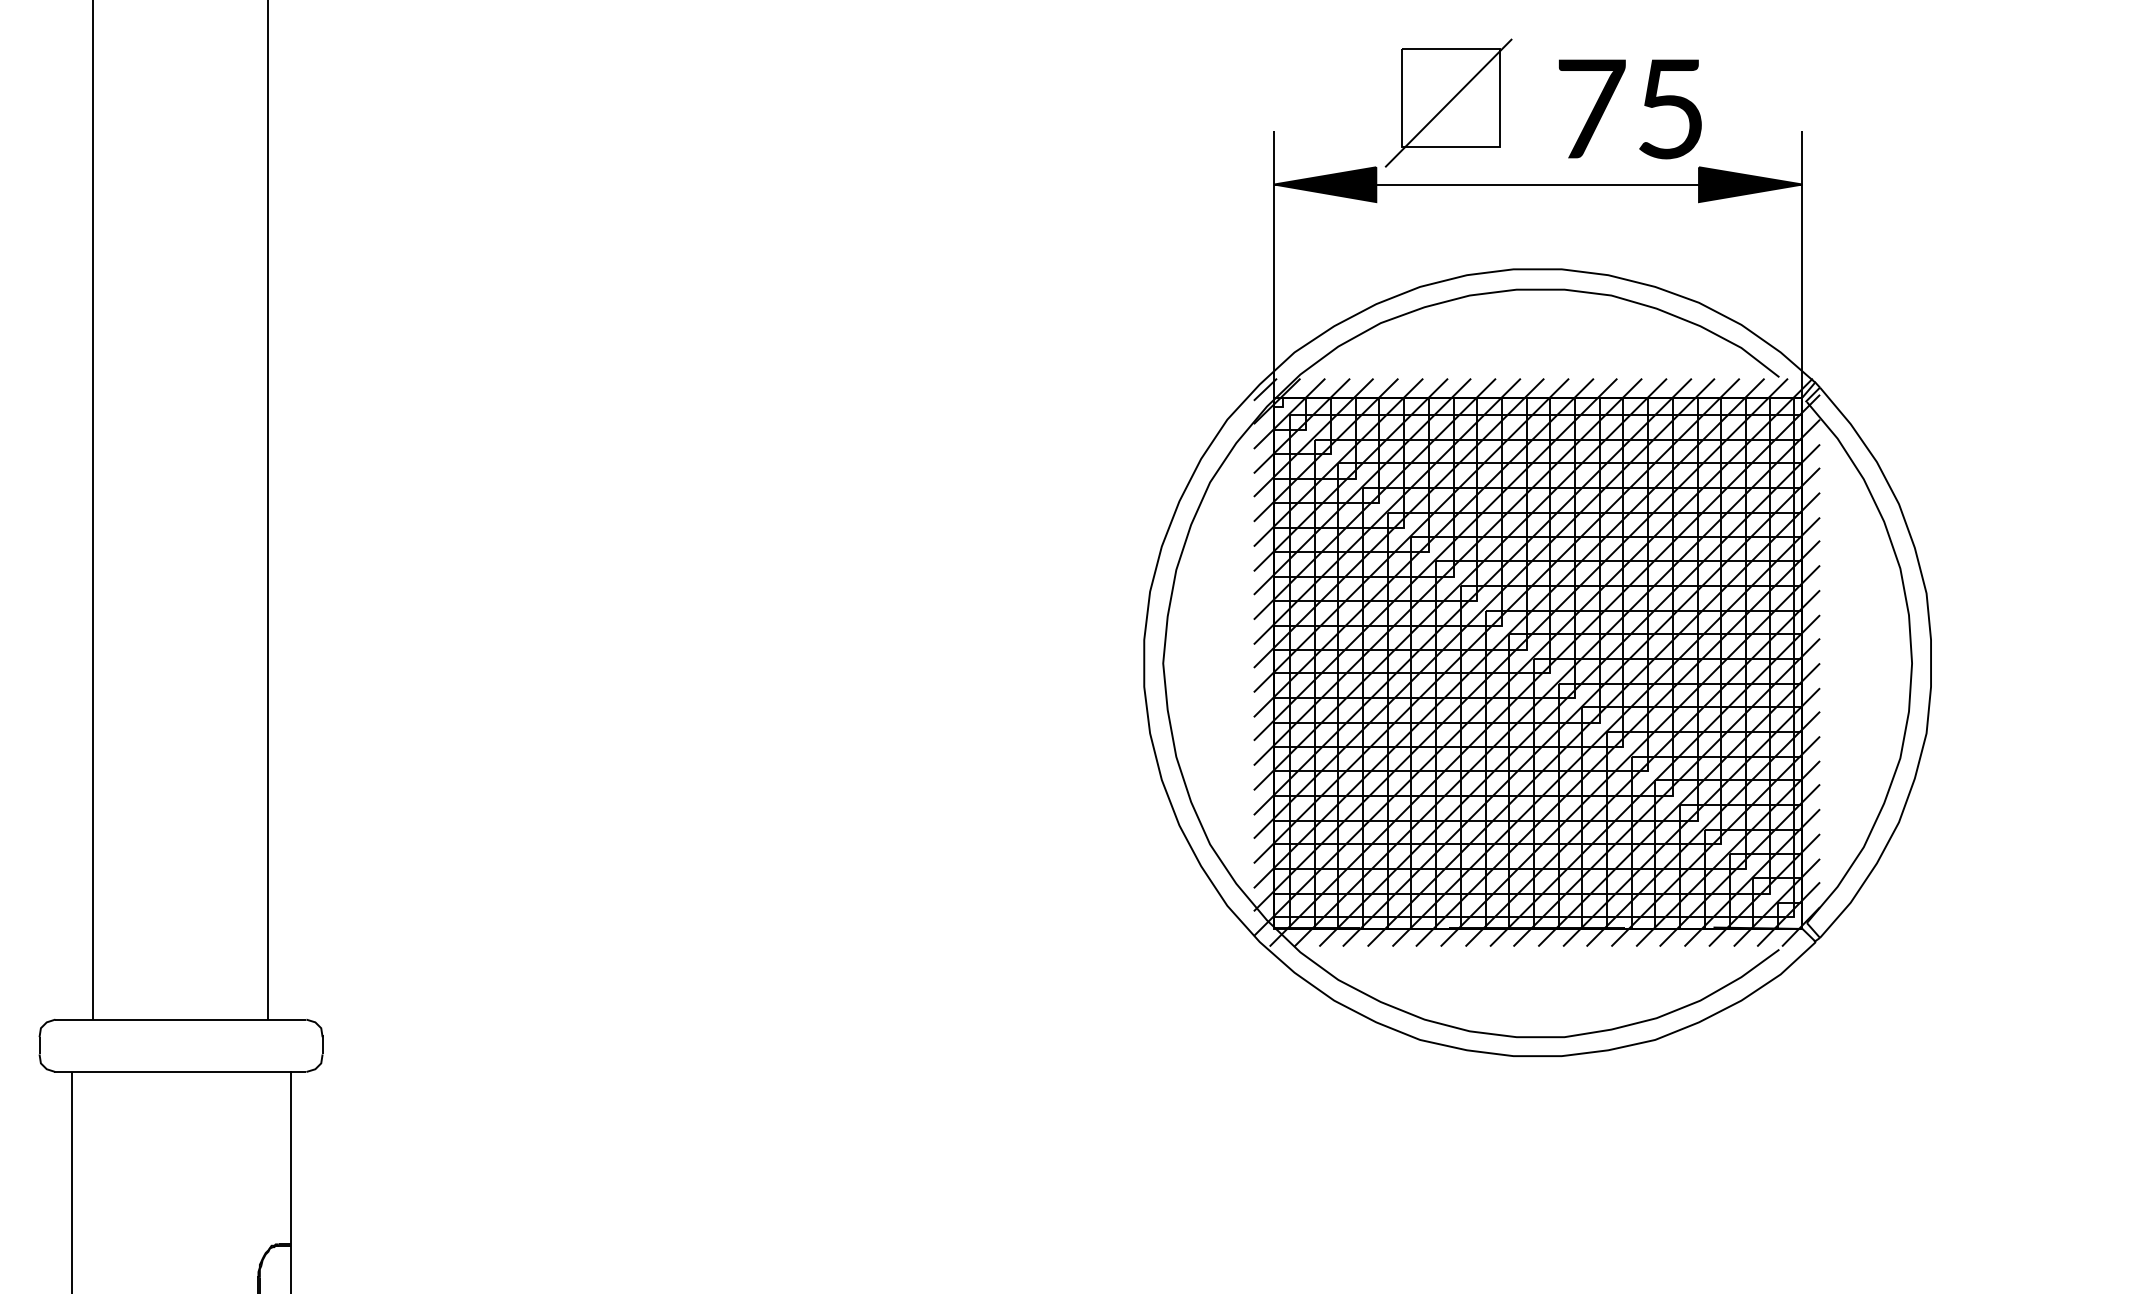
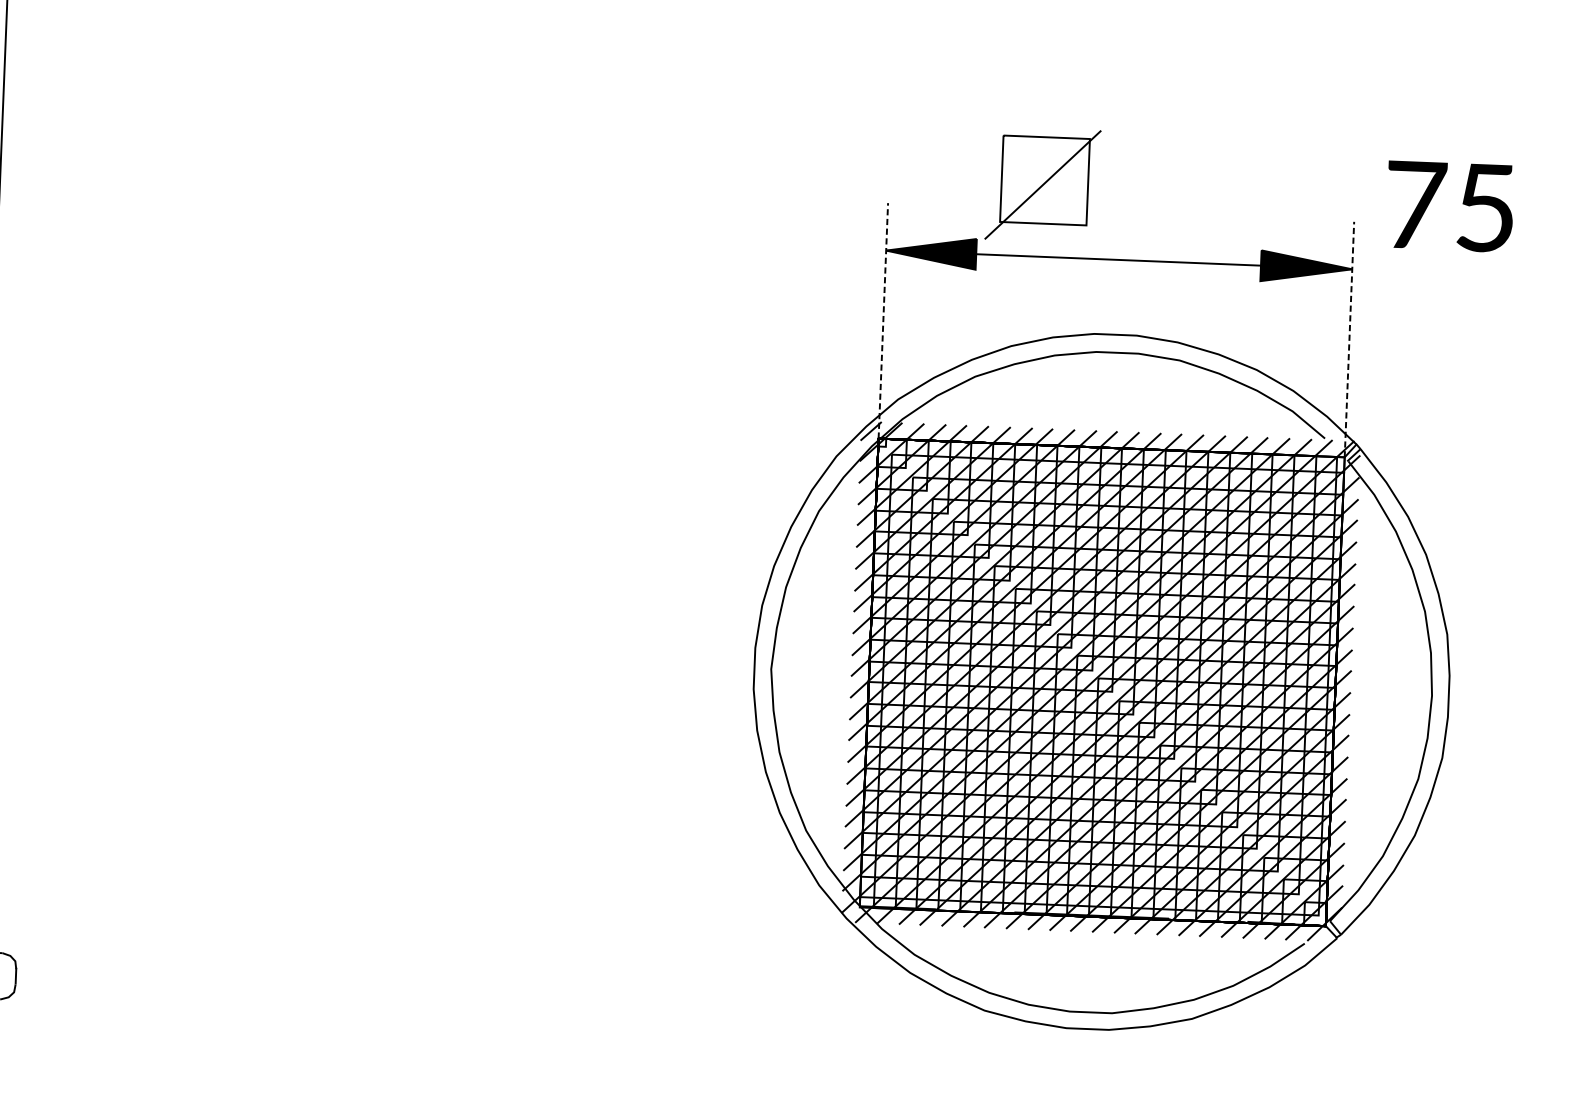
text: (1630, 109) -> (1450, 206), moved
line: (1274, 263) -> (883, 320), solid -> dashed
line: (1802, 263) -> (1349, 339), solid -> dashed

